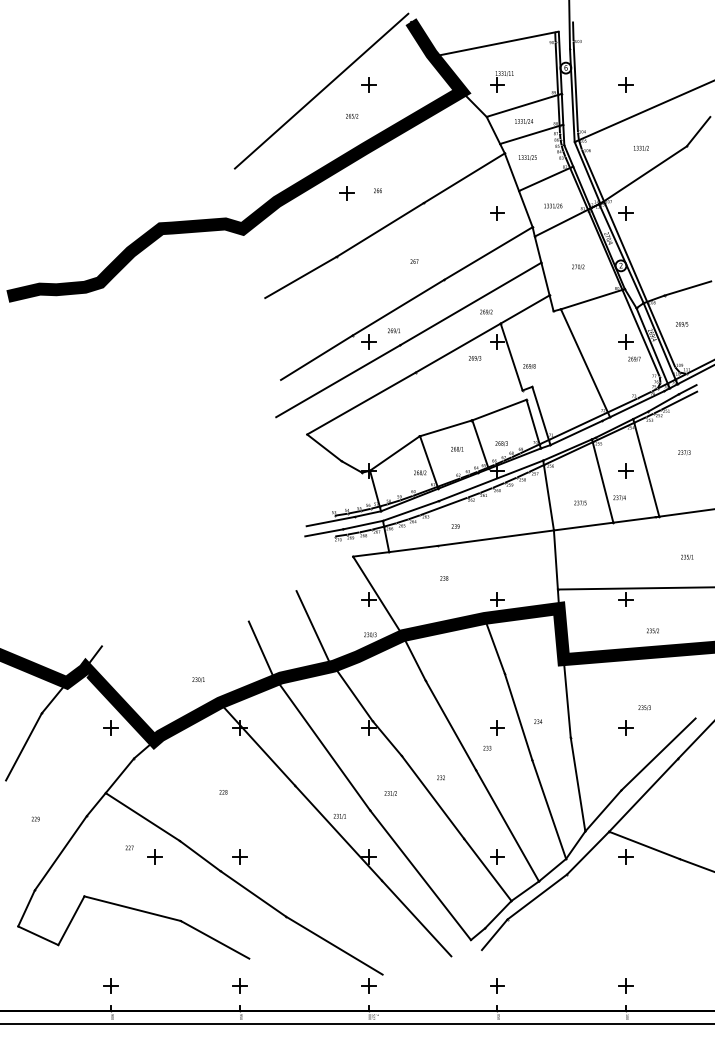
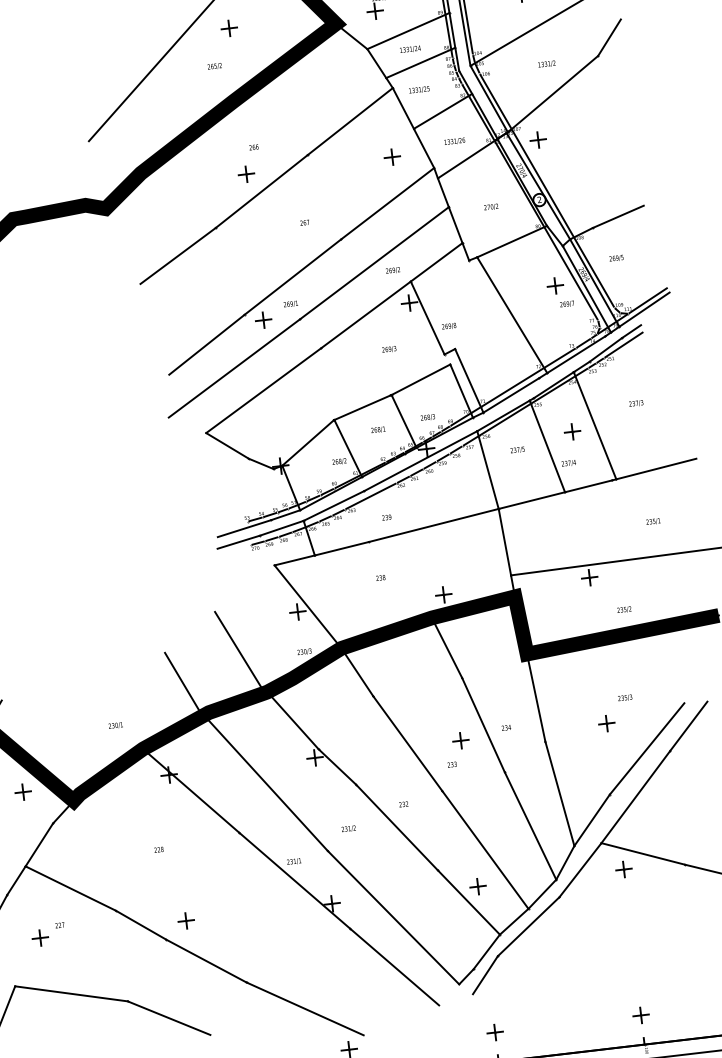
part: (346, 193) -> (246, 174), moved
text: (475, 358) -> (389, 349), moved
text: (580, 502) -> (517, 449), moved
part: (154, 856) -> (39, 937), moved

